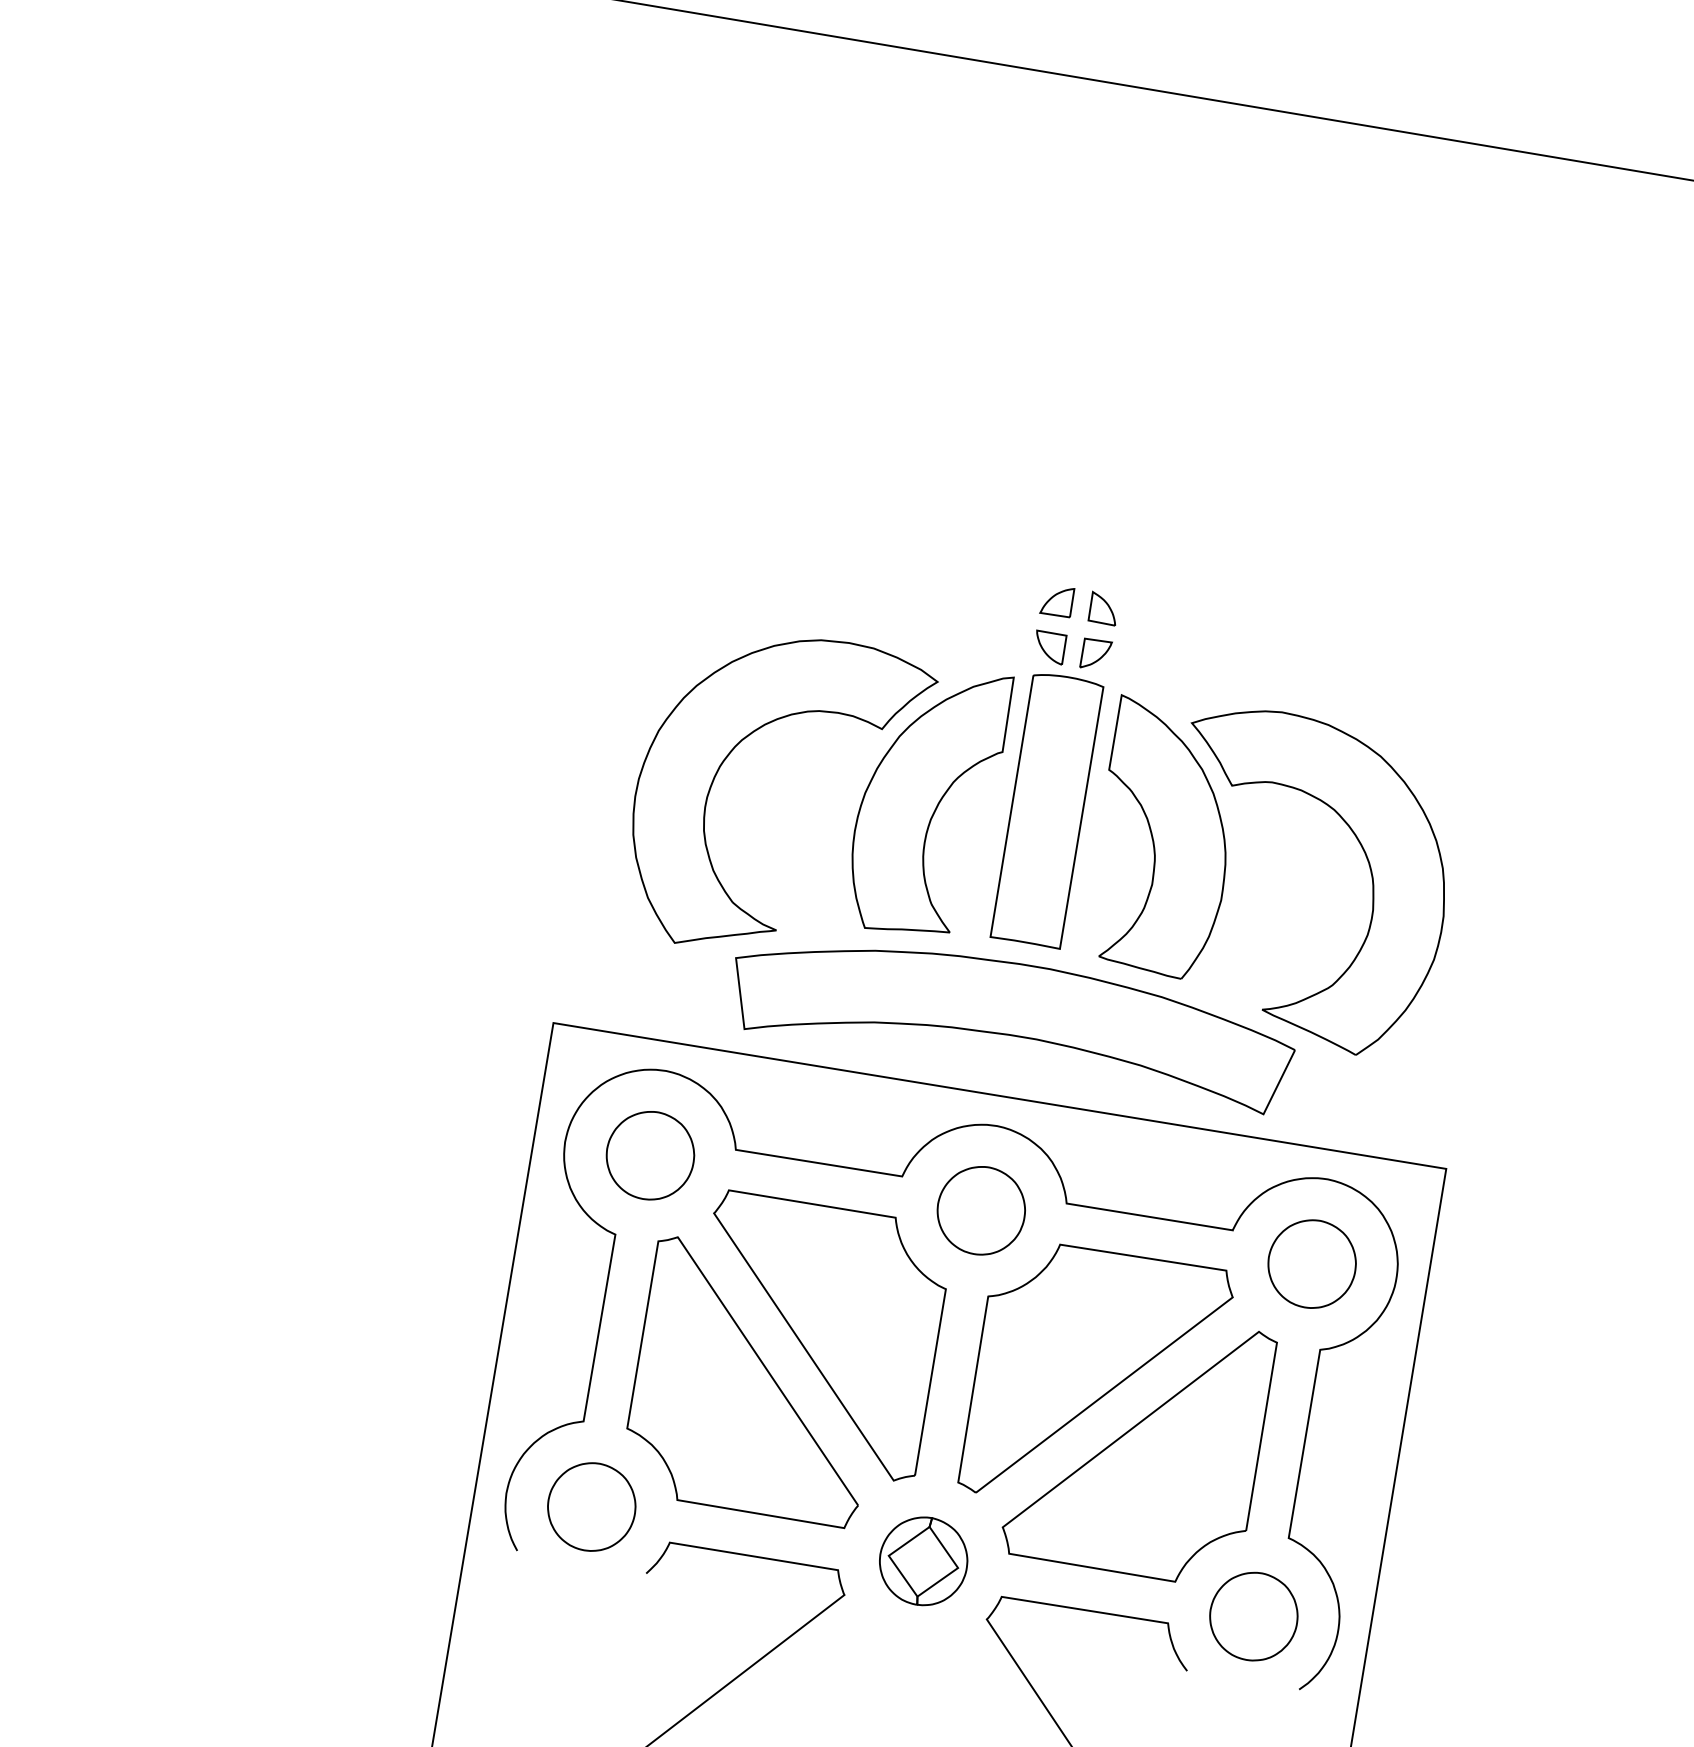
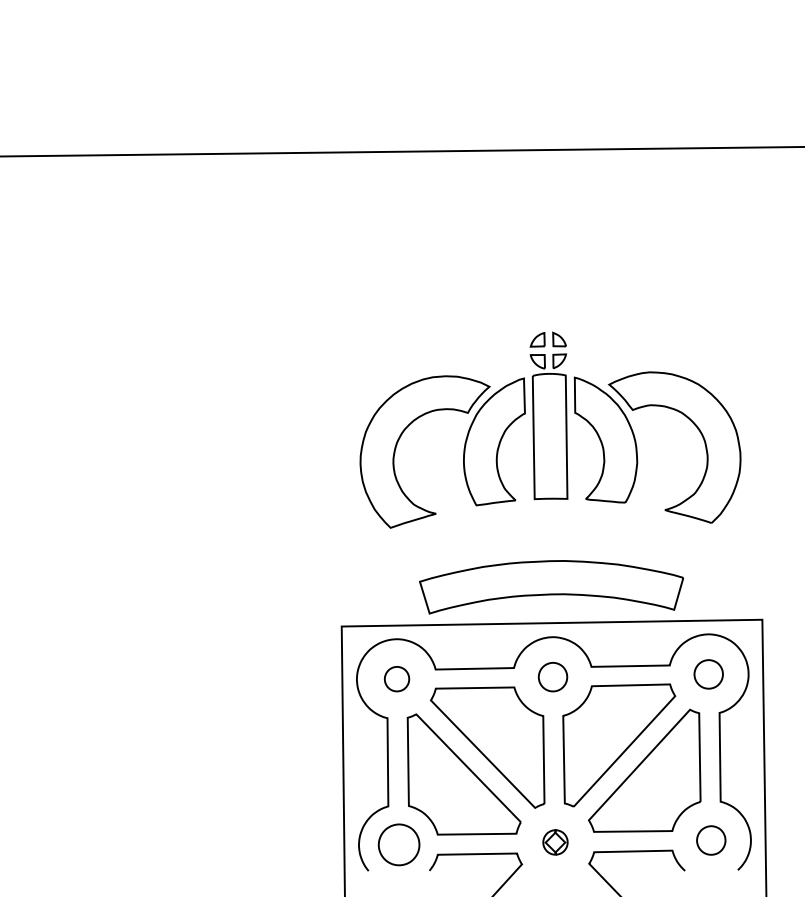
part: (1050, 795) -> (550, 429), moved
part: (649, 1153) -> (396, 678), size x0.6
part: (980, 1209) -> (552, 676), size x0.7
part: (1311, 1264) -> (708, 674), size x0.7
part: (923, 1561) -> (555, 842), size x0.6
part: (1254, 1616) -> (711, 840), size x0.7

